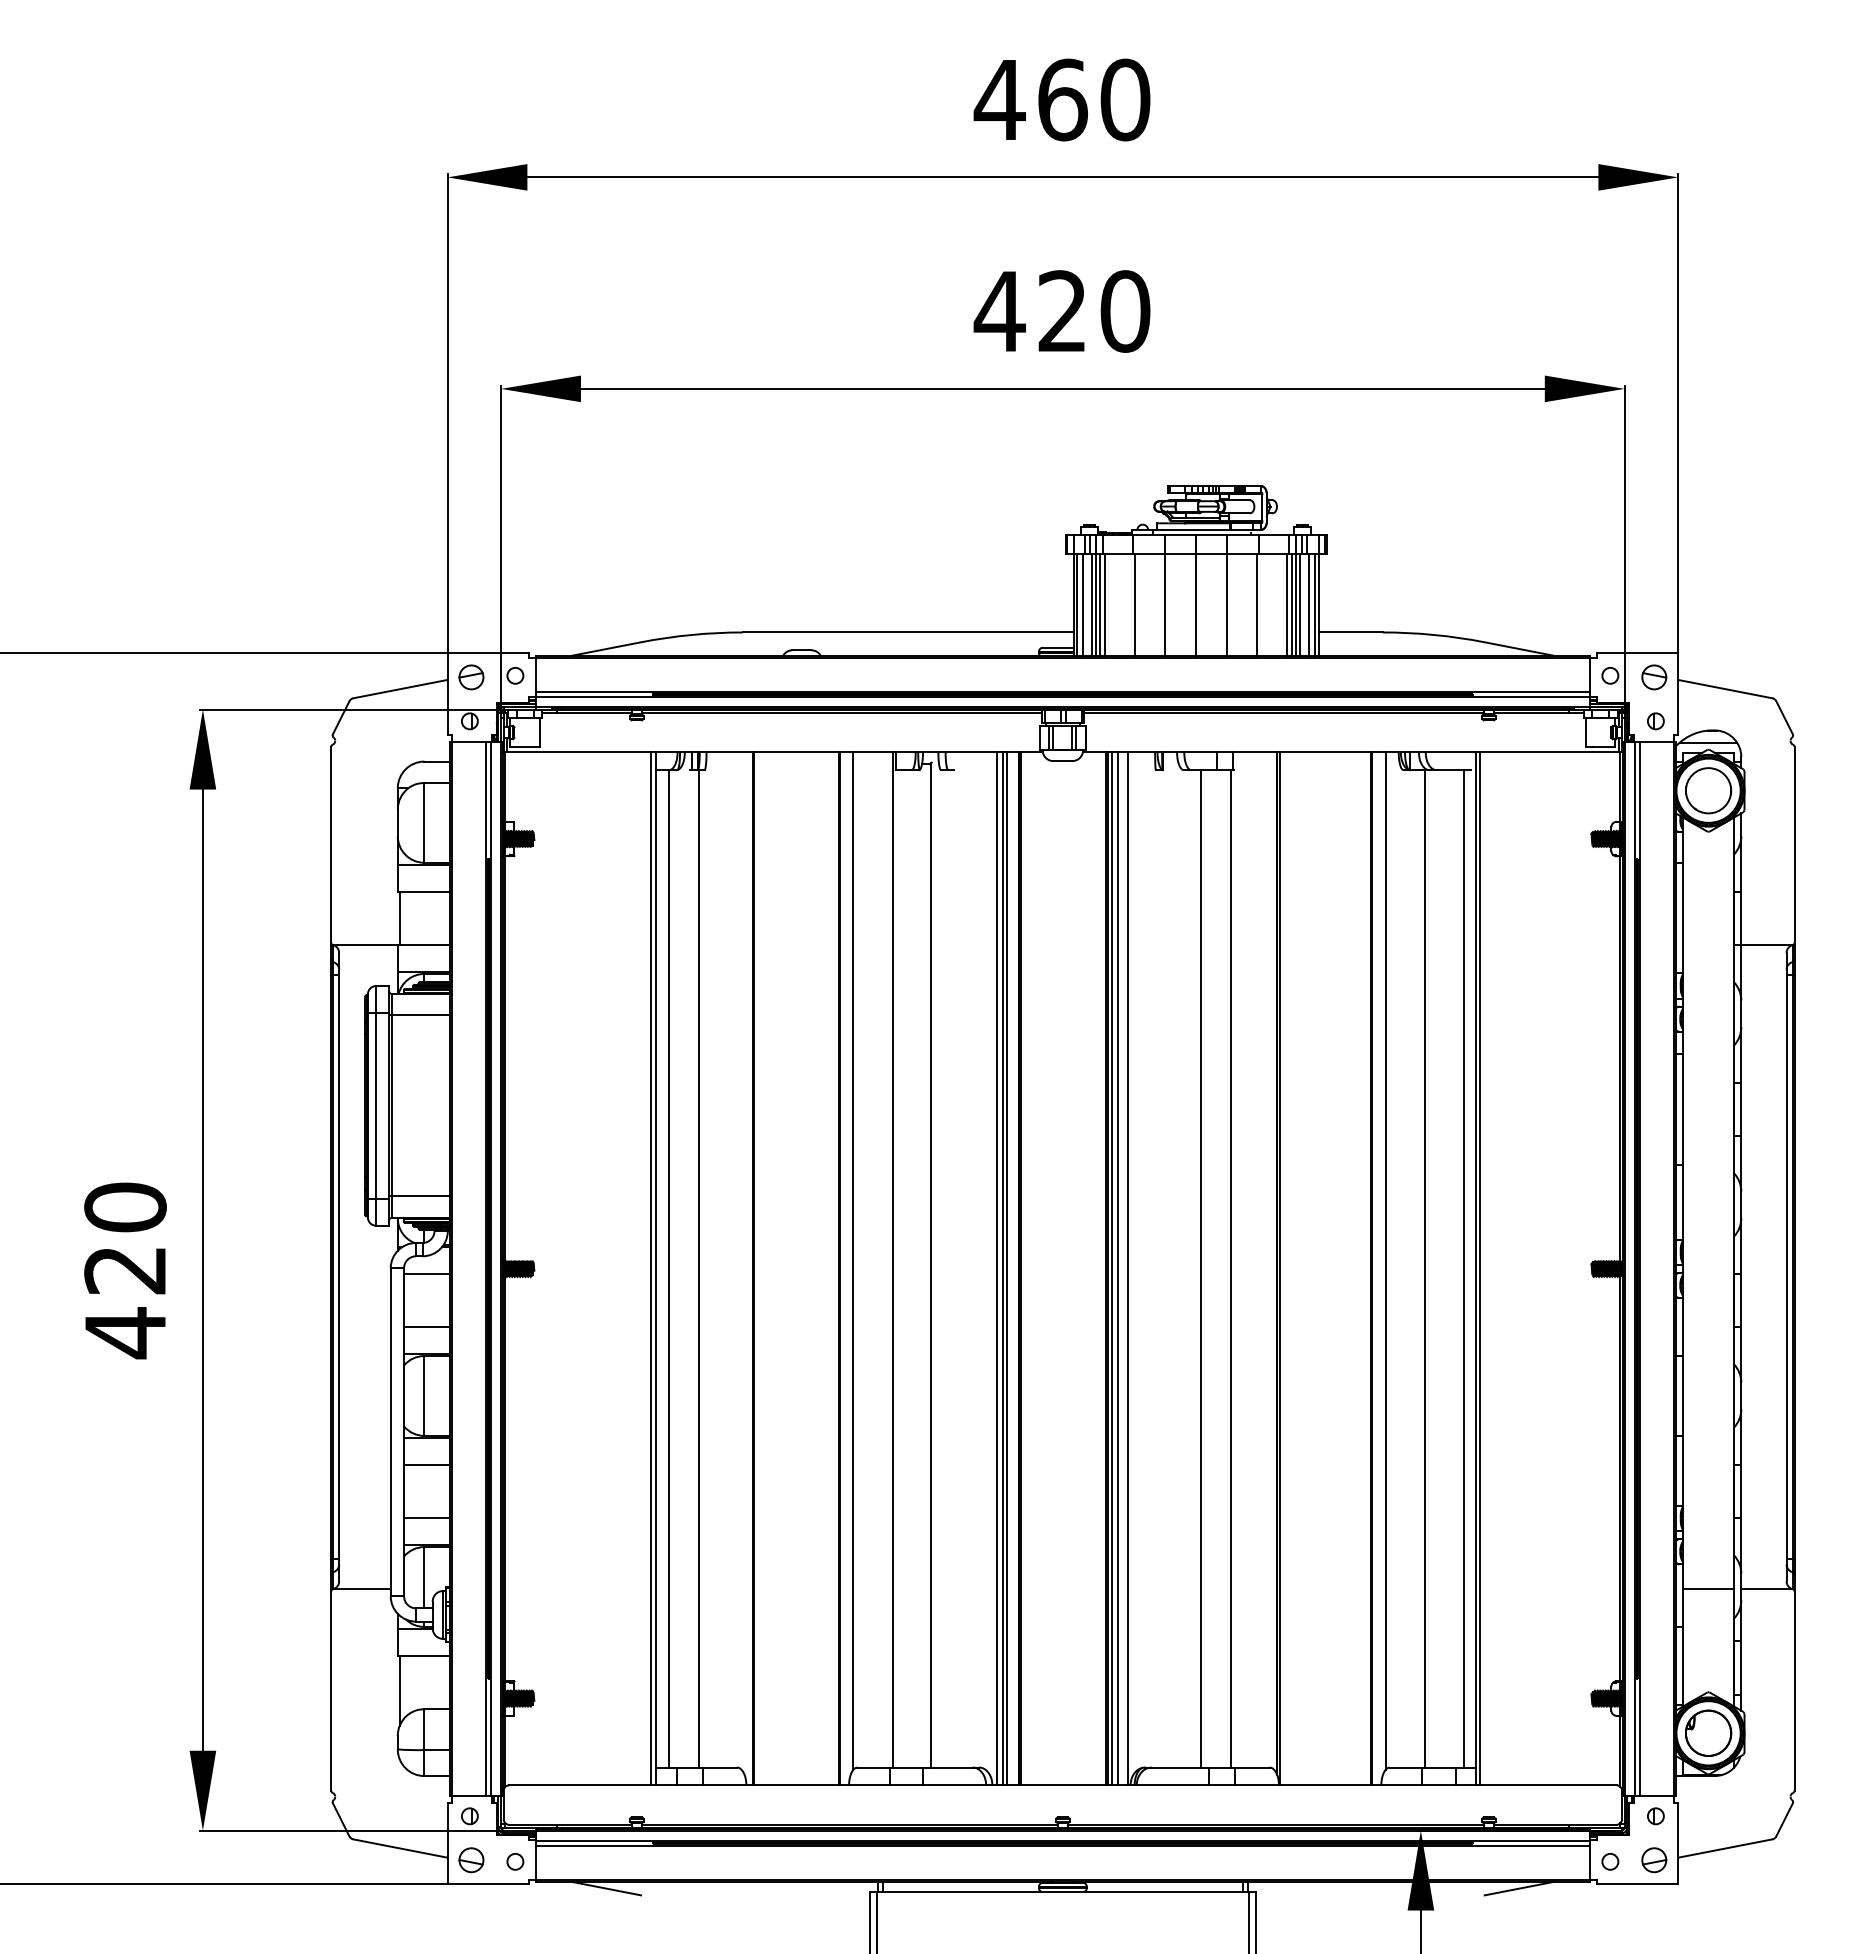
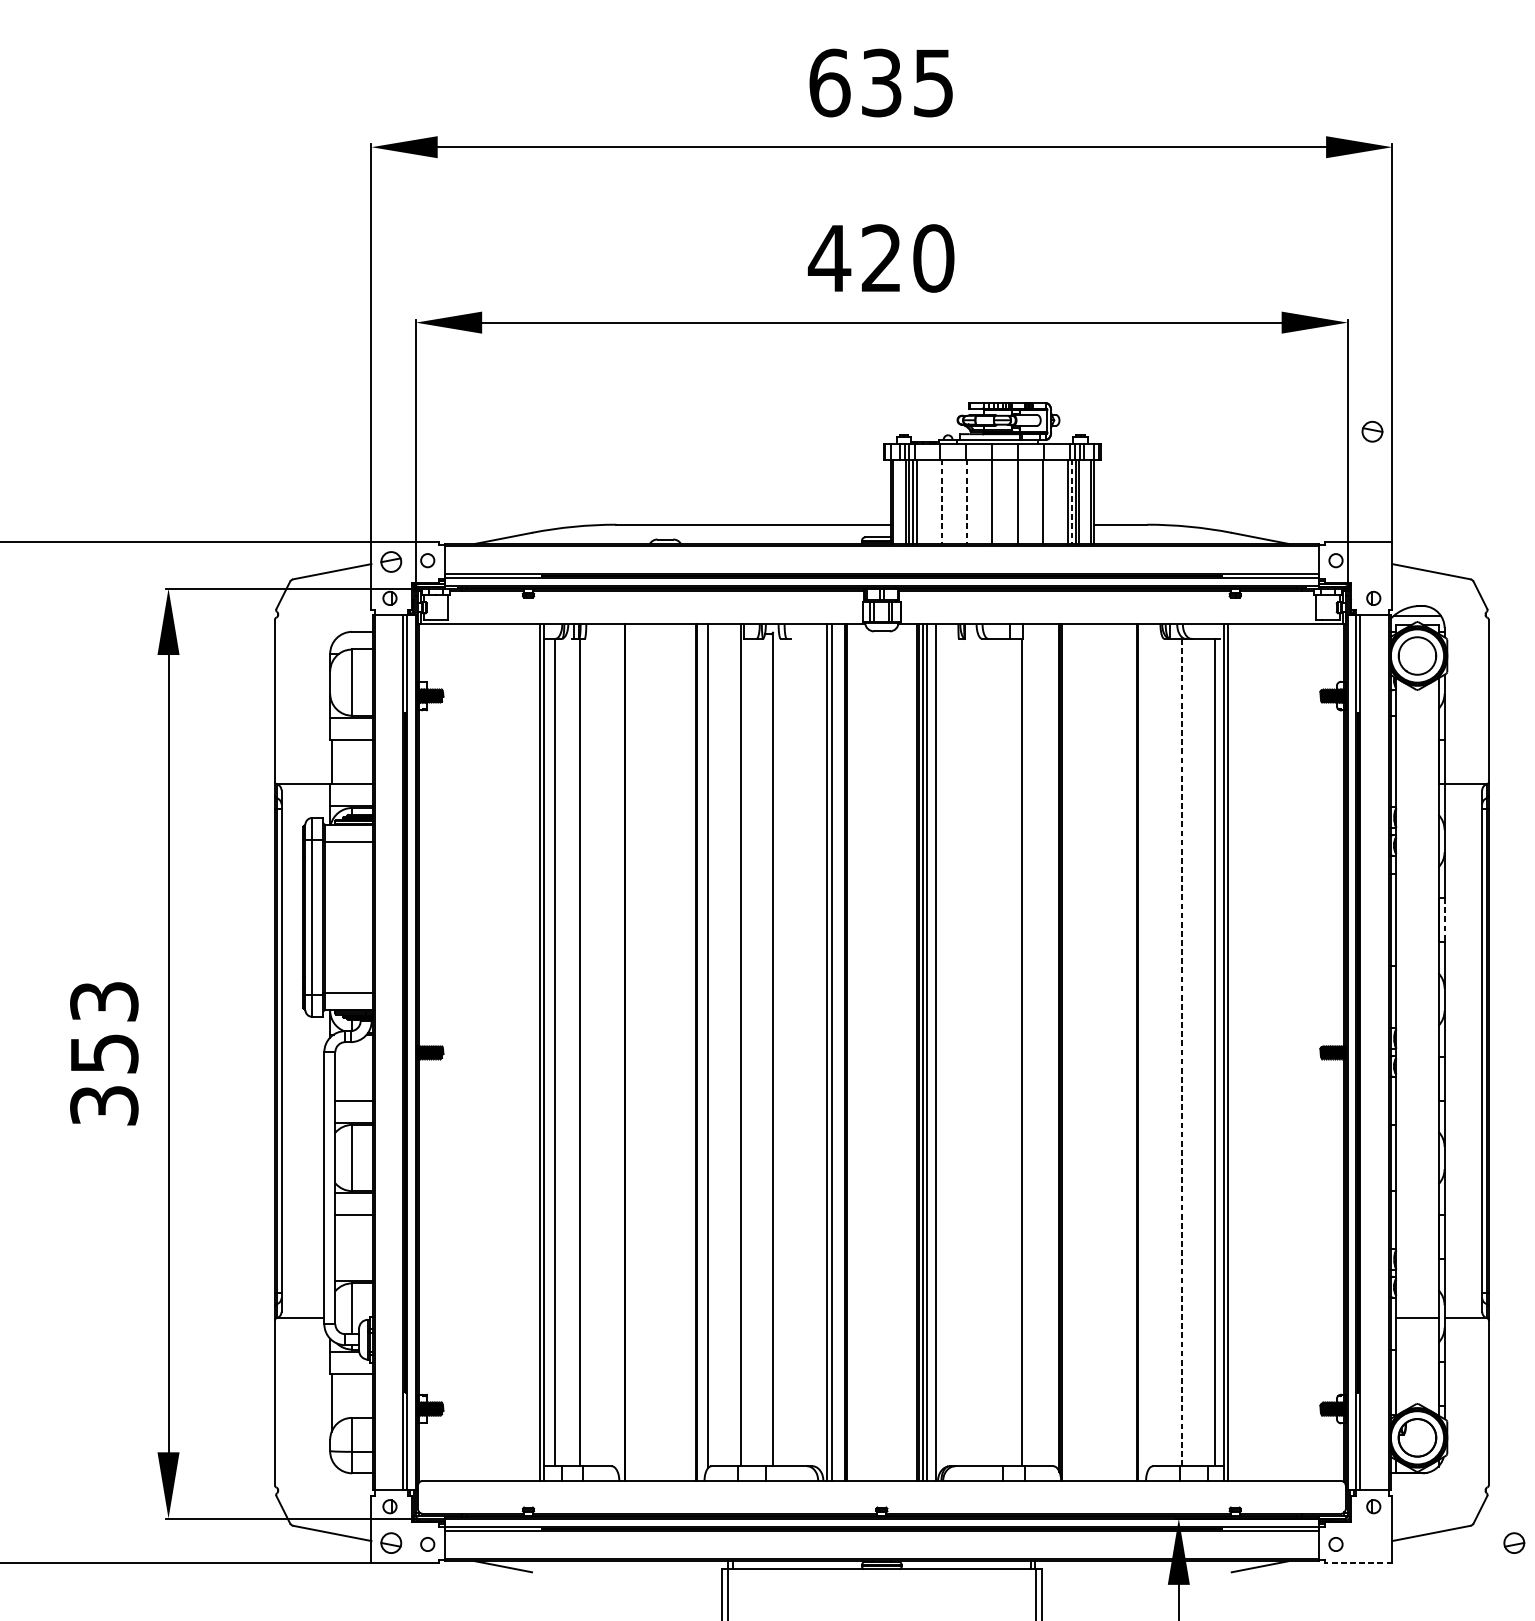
text: (1061, 99) -> (880, 82), 460 -> 635
line: (1082, 604) -> (898, 501), removed
line: (1134, 604) -> (941, 501), solid -> dashed
line: (1165, 604) -> (966, 501), solid -> dashed
line: (1291, 604) -> (1071, 501), solid -> dashed
line: (1309, 604) -> (1086, 501), removed
part: (1654, 677) -> (1372, 431), moved
line: (1741, 1109) -> (1444, 920), solid -> dashed
line: (1385, 1261) -> (1149, 1046), removed
line: (1006, 1268) -> (835, 1052), removed
line: (1201, 1268) -> (996, 1052), removed
line: (1425, 1268) -> (1182, 1052), solid -> dashed
text: (125, 1270) -> (104, 1053), 420 -> 353
line: (426, 1273) -> (353, 1056), removed
line: (426, 1518) -> (353, 1259), removed
part: (1654, 1860) -> (1514, 1543), moved
line: (1637, 1884) -> (1358, 1563), solid -> dashed

